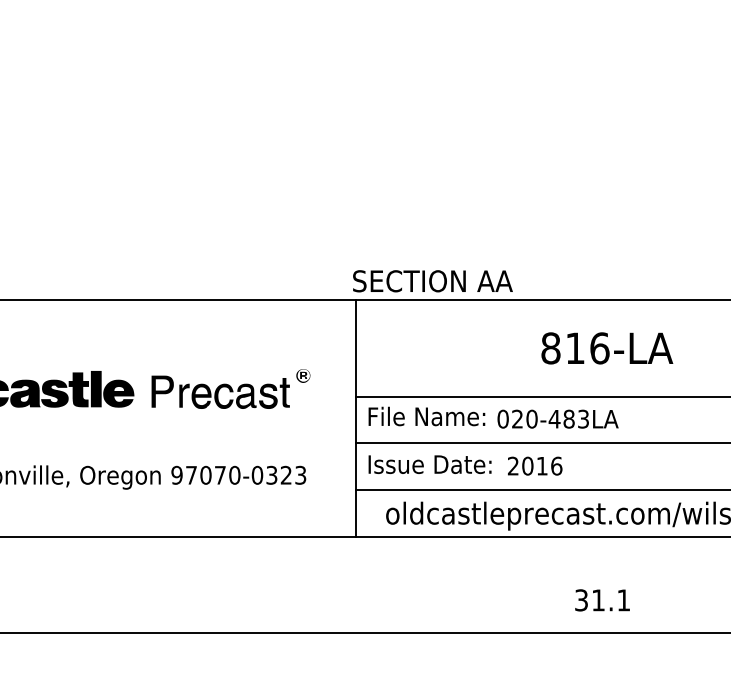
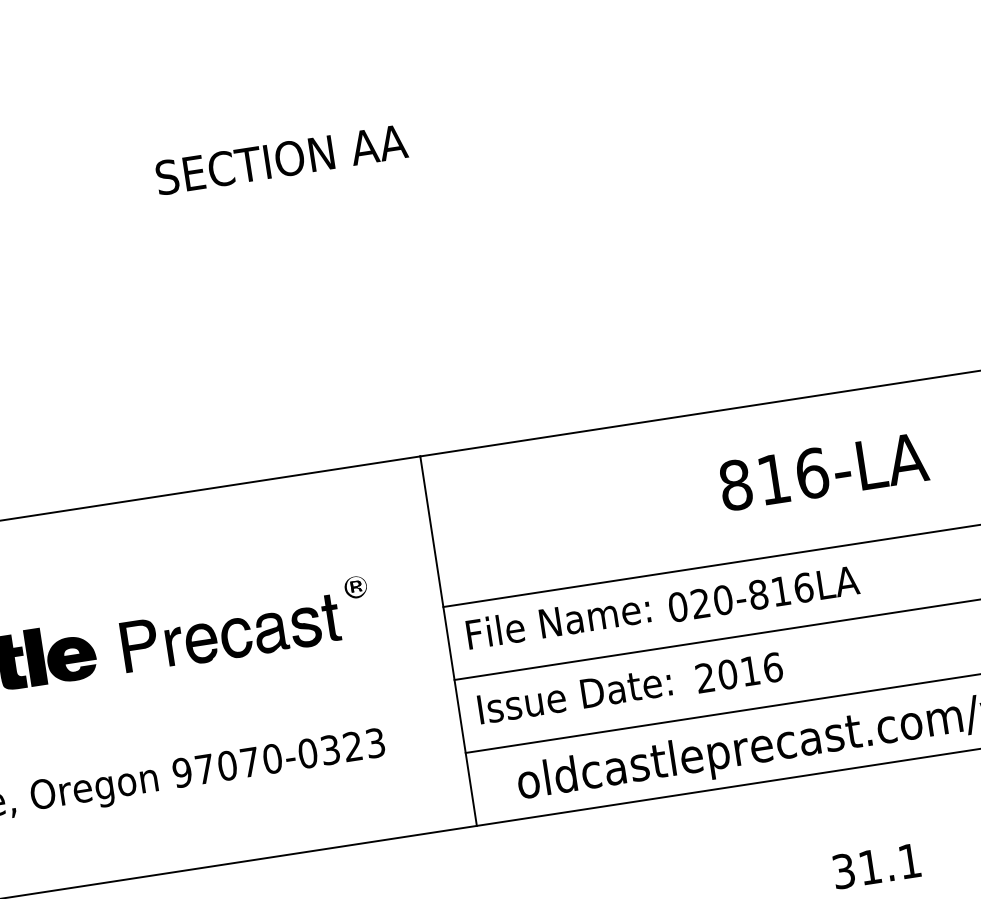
text: (432, 281) -> (281, 160), moved
text: (568, 418) -> (779, 590), 020-483LA -> 020-816LA

